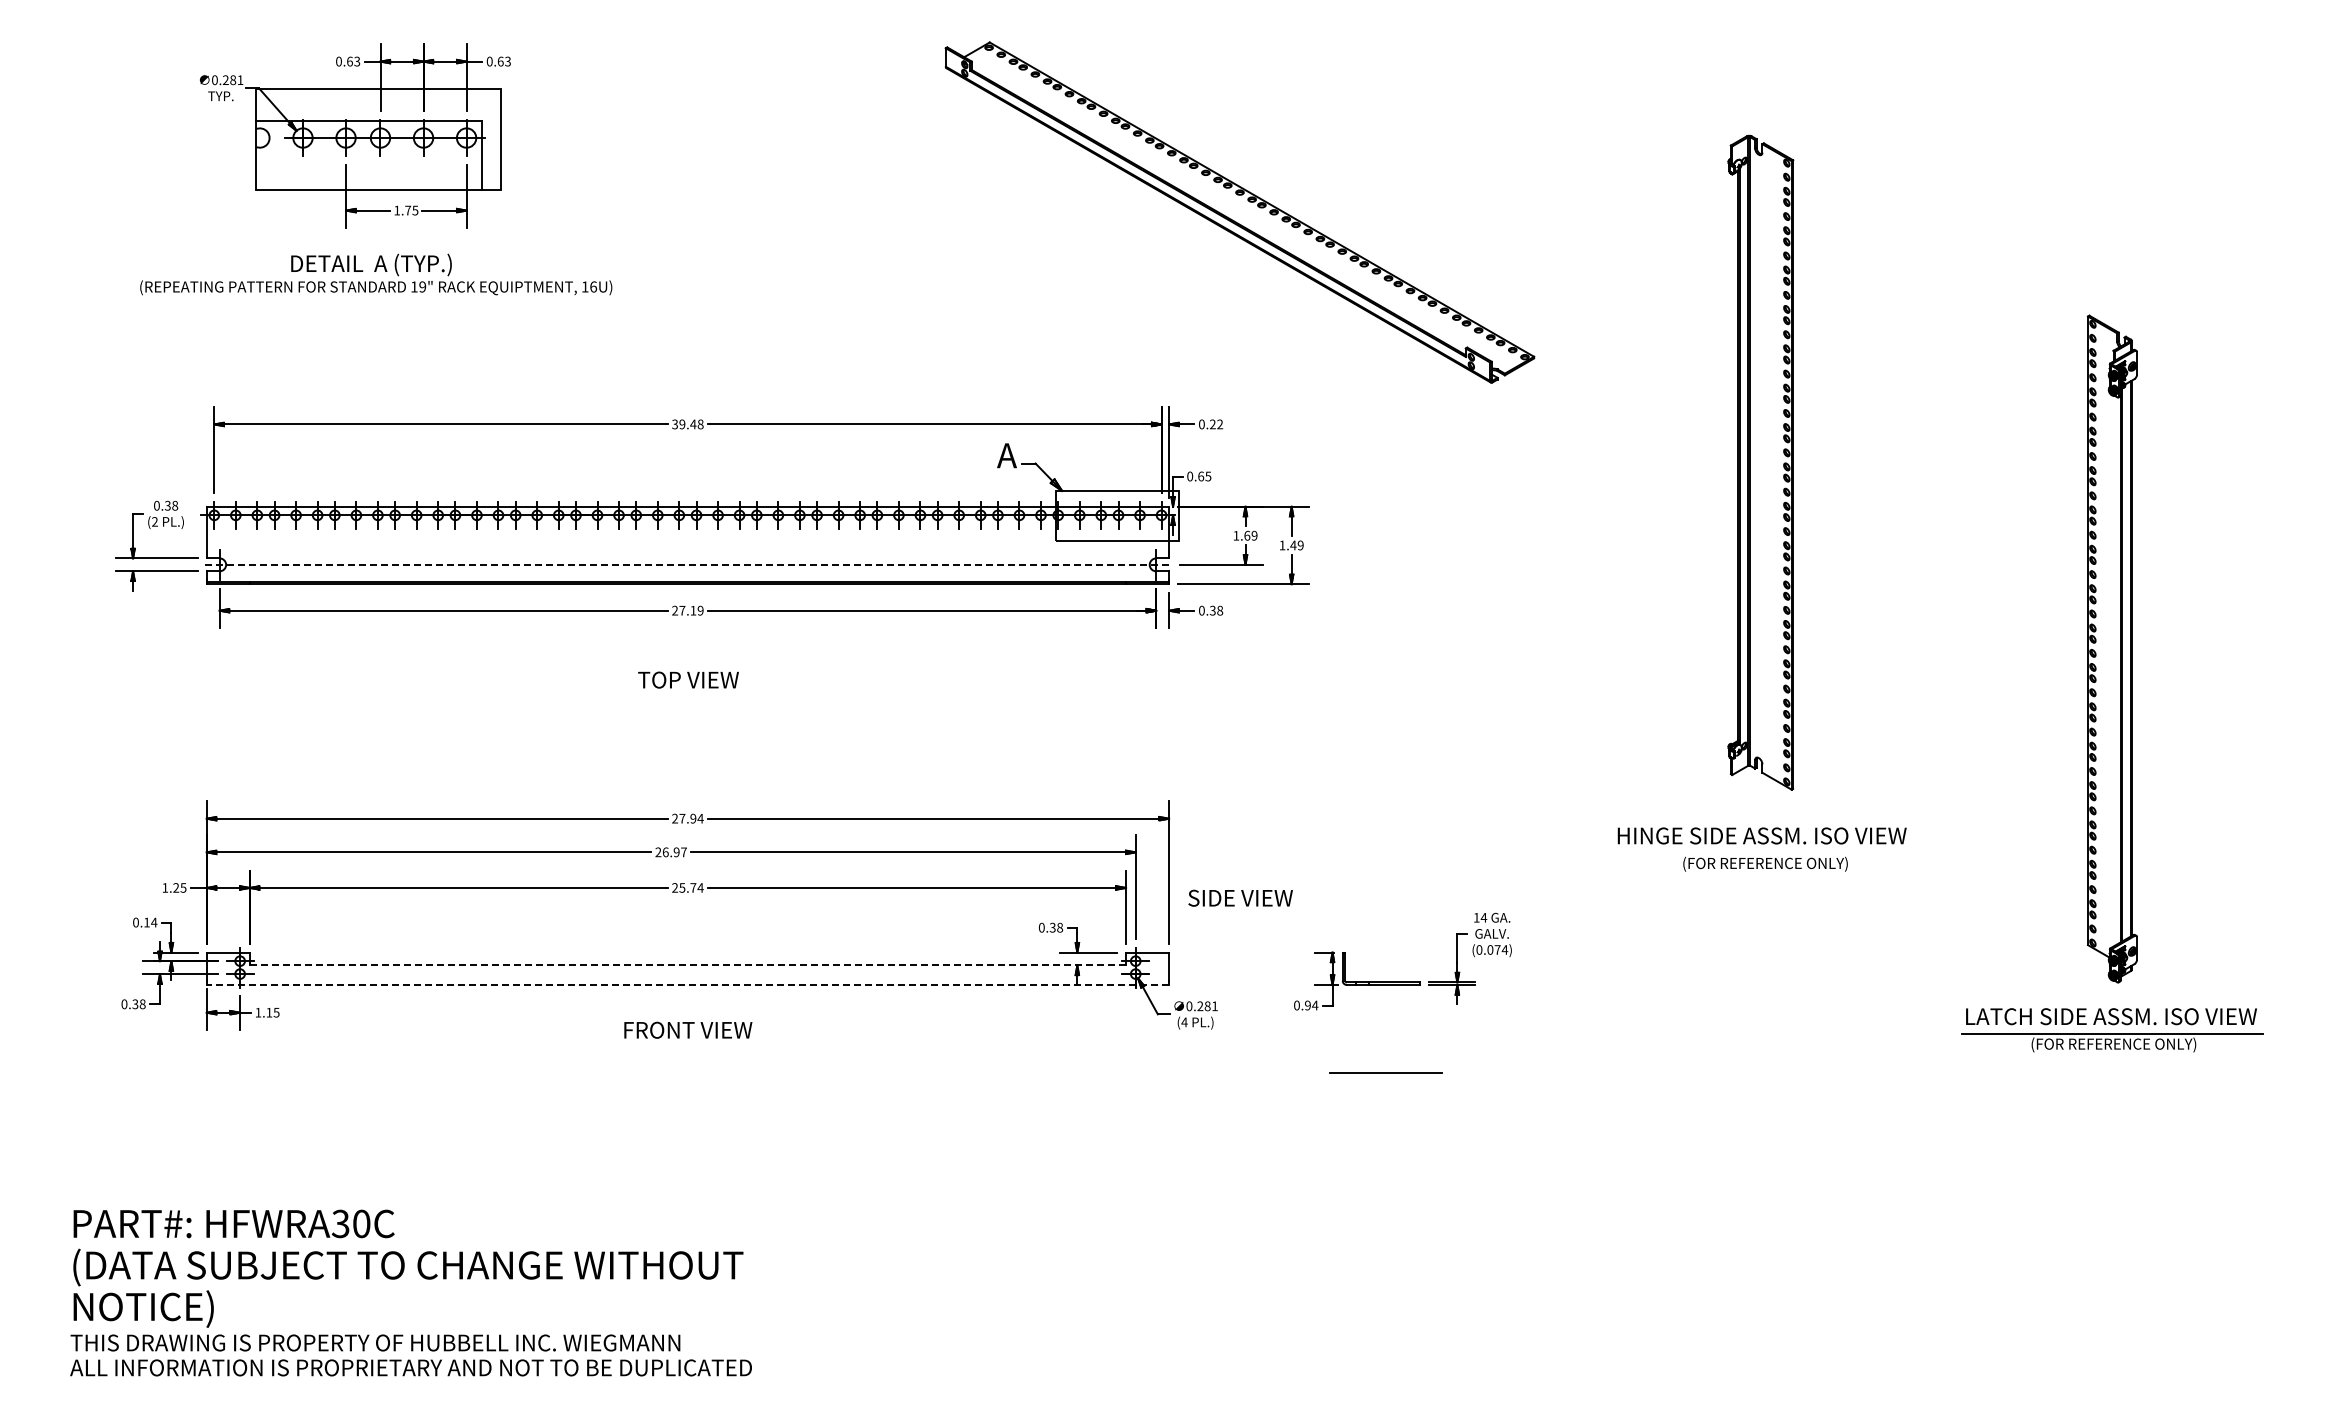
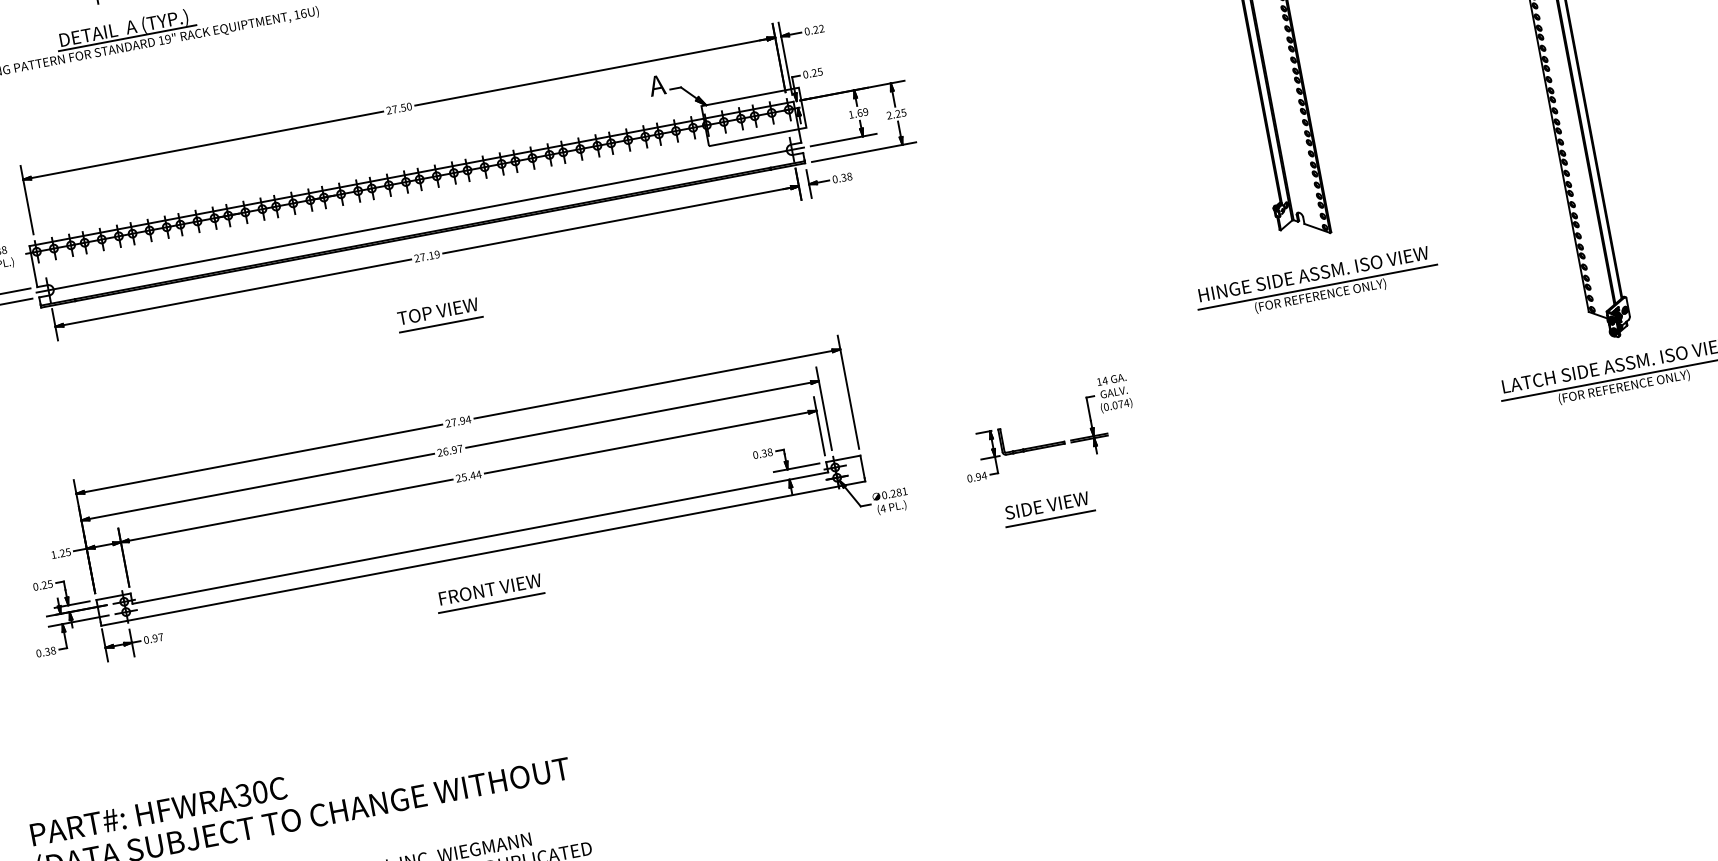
line: (373, 276) -> (127, 38), added
text: (687, 424) -> (398, 108), 39.48 -> 27.50
text: (1201, 476) -> (814, 72), 0.65 -> 0.25
text: (1291, 545) -> (896, 114), 1.49 -> 2.25
line: (688, 564) -> (420, 219), dashed -> solid
line: (689, 696) -> (441, 324), added
line: (1763, 852) -> (1317, 287), added
text: (693, 887) -> (473, 475), 25.74 -> 25.44
text: (1240, 897) -> (1046, 505), moved
text: (150, 922) -> (47, 584), 0.14 -> 0.25
line: (687, 965) -> (480, 538), dashed -> solid
line: (687, 985) -> (483, 554), dashed -> solid
text: (267, 1012) -> (153, 638), 1.15 -> 0.97
line: (686, 1047) -> (491, 603), added

